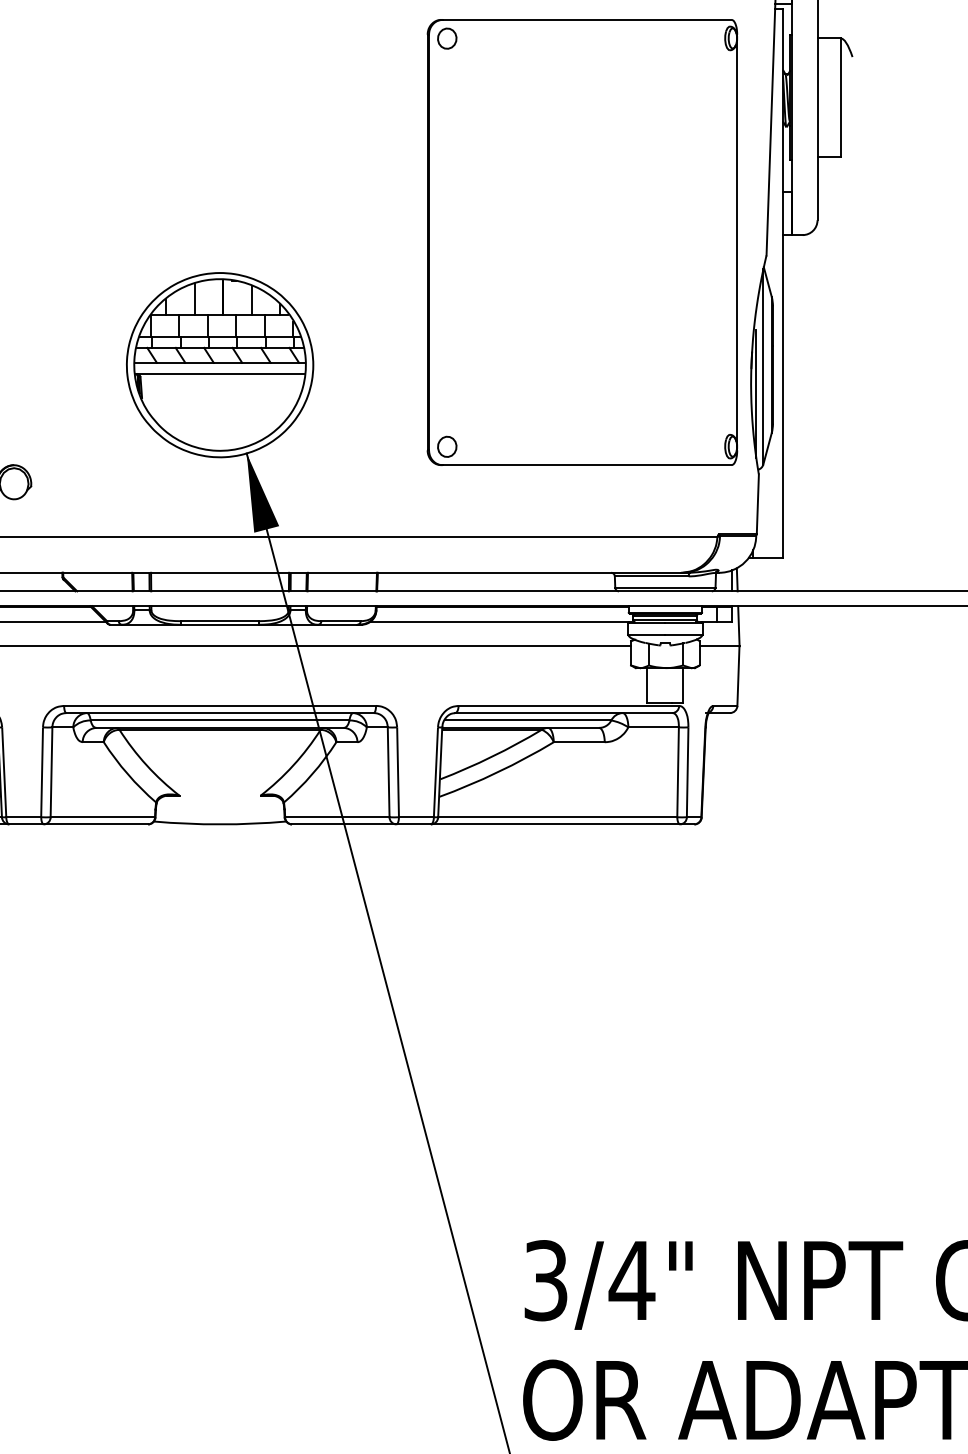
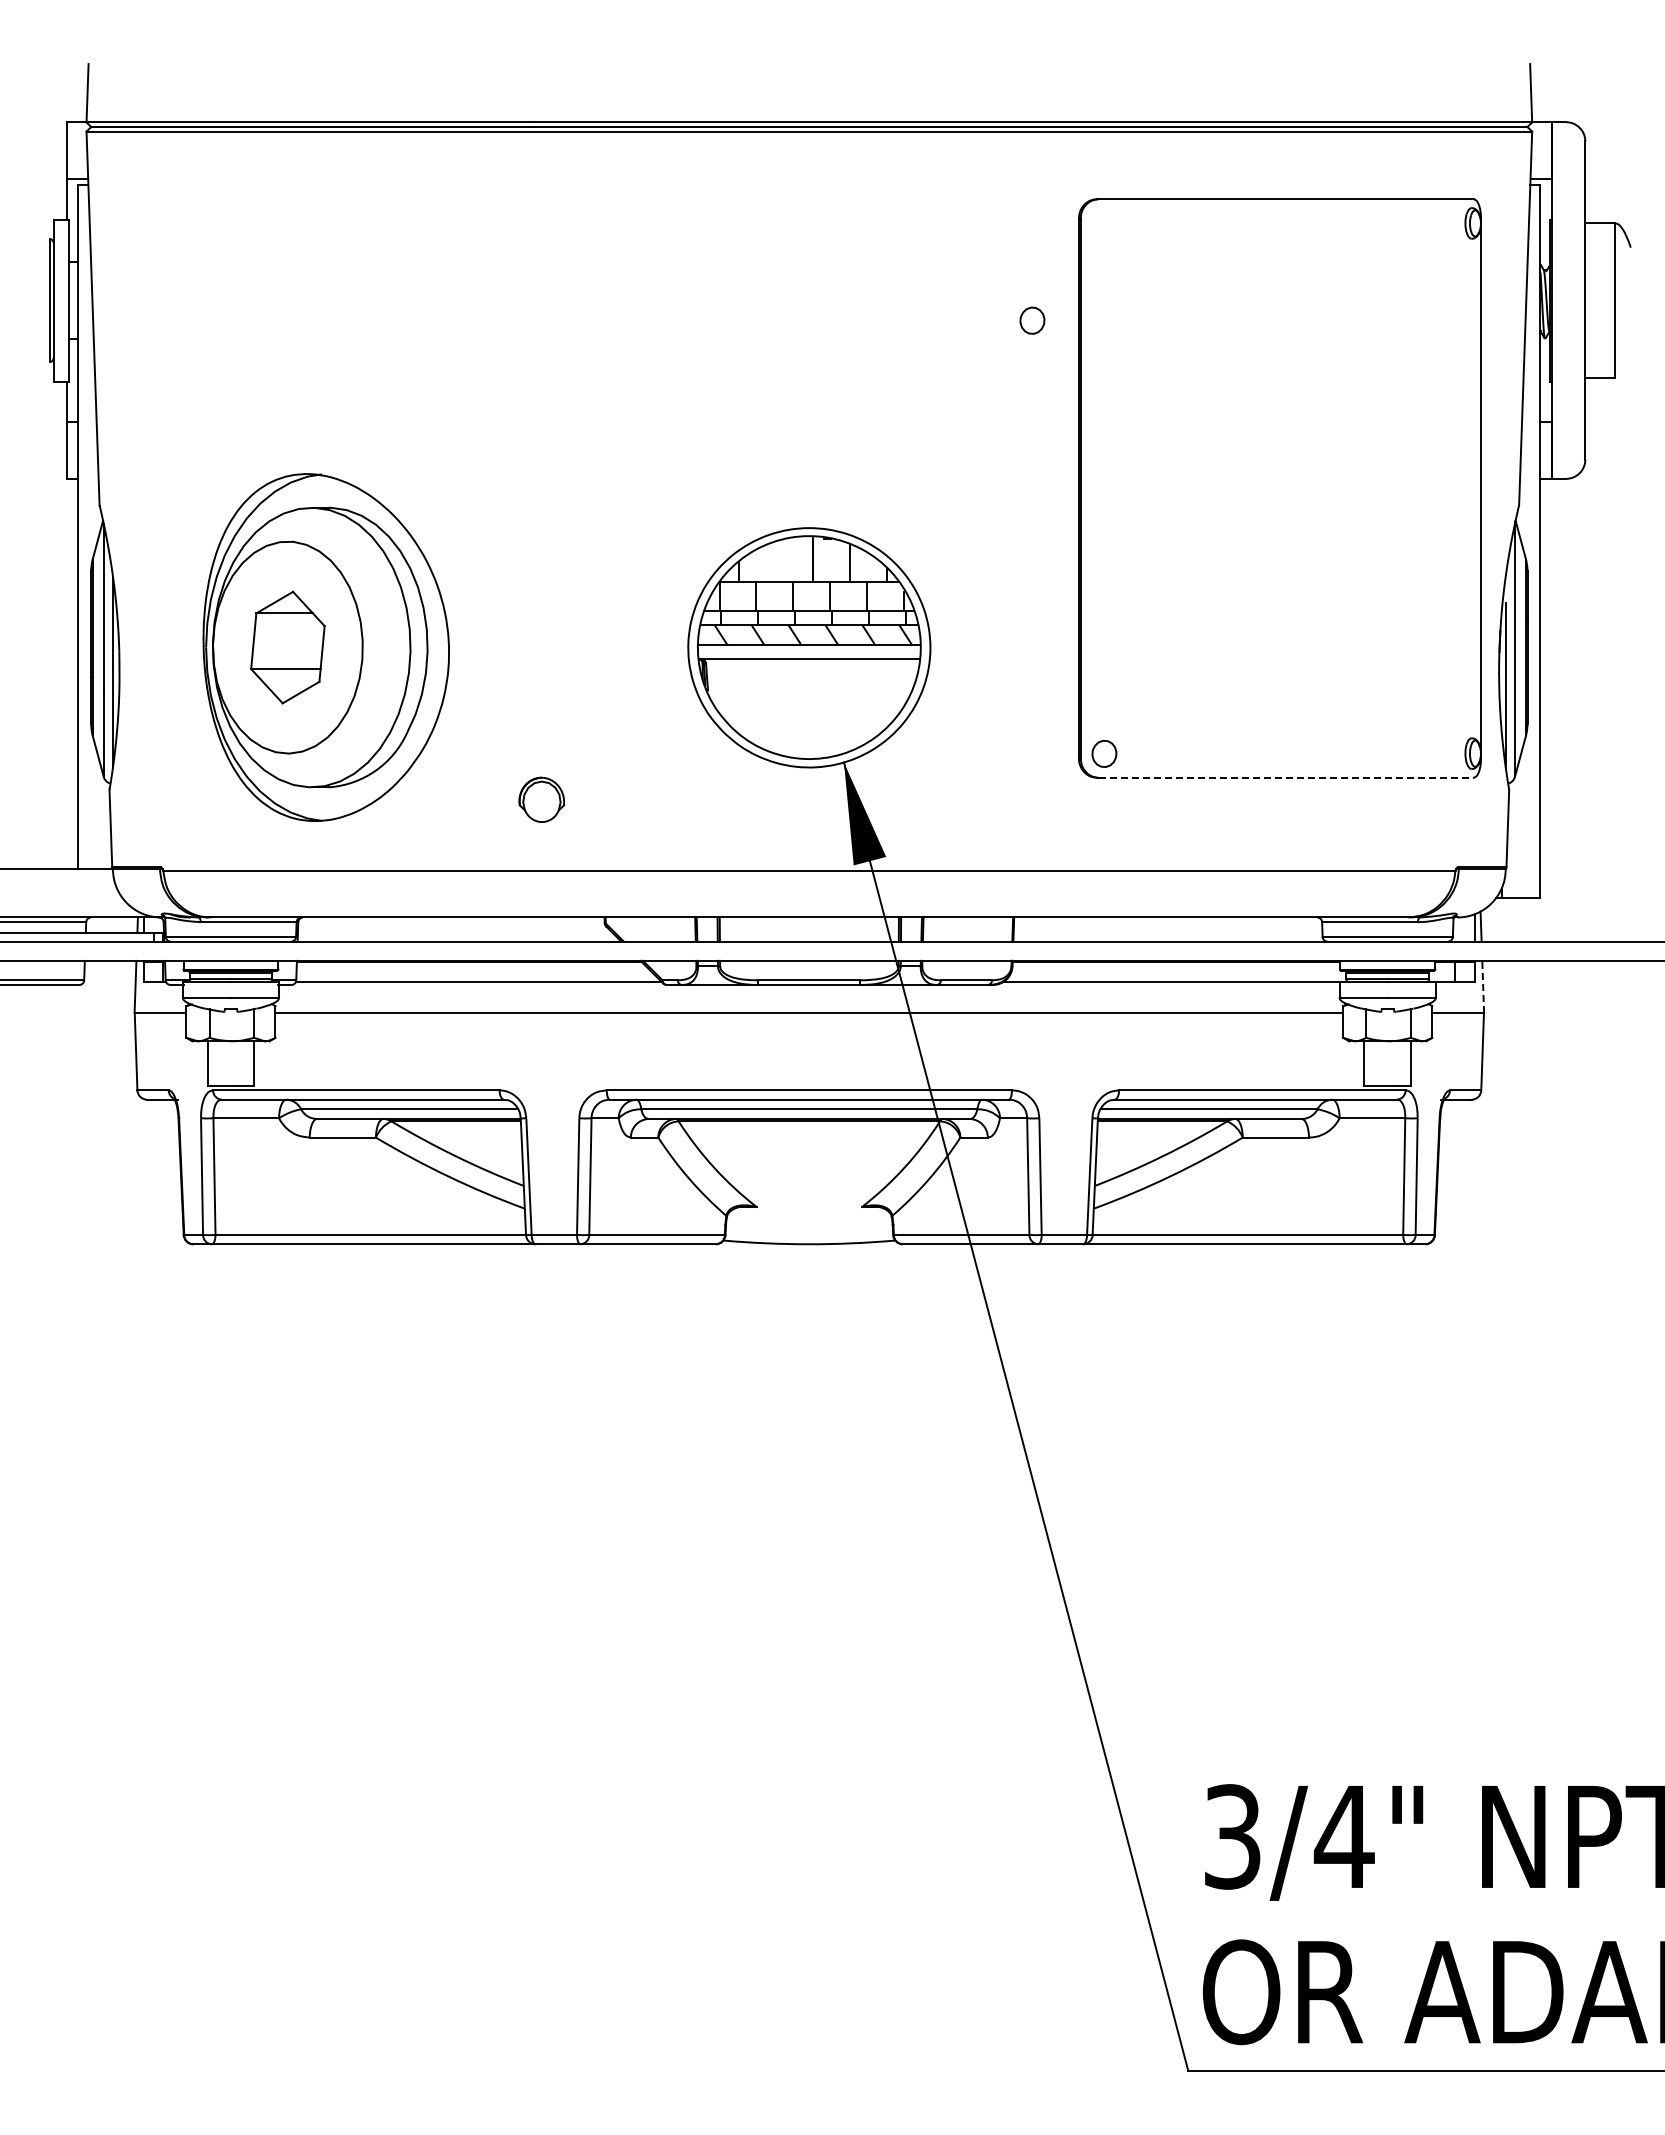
part: (447, 38) -> (1032, 320), moved
line: (194, 299) -> (776, 562), removed
line: (587, 465) -> (1286, 777), solid -> dashed
line: (739, 625) -> (1483, 986), solid -> dashed

